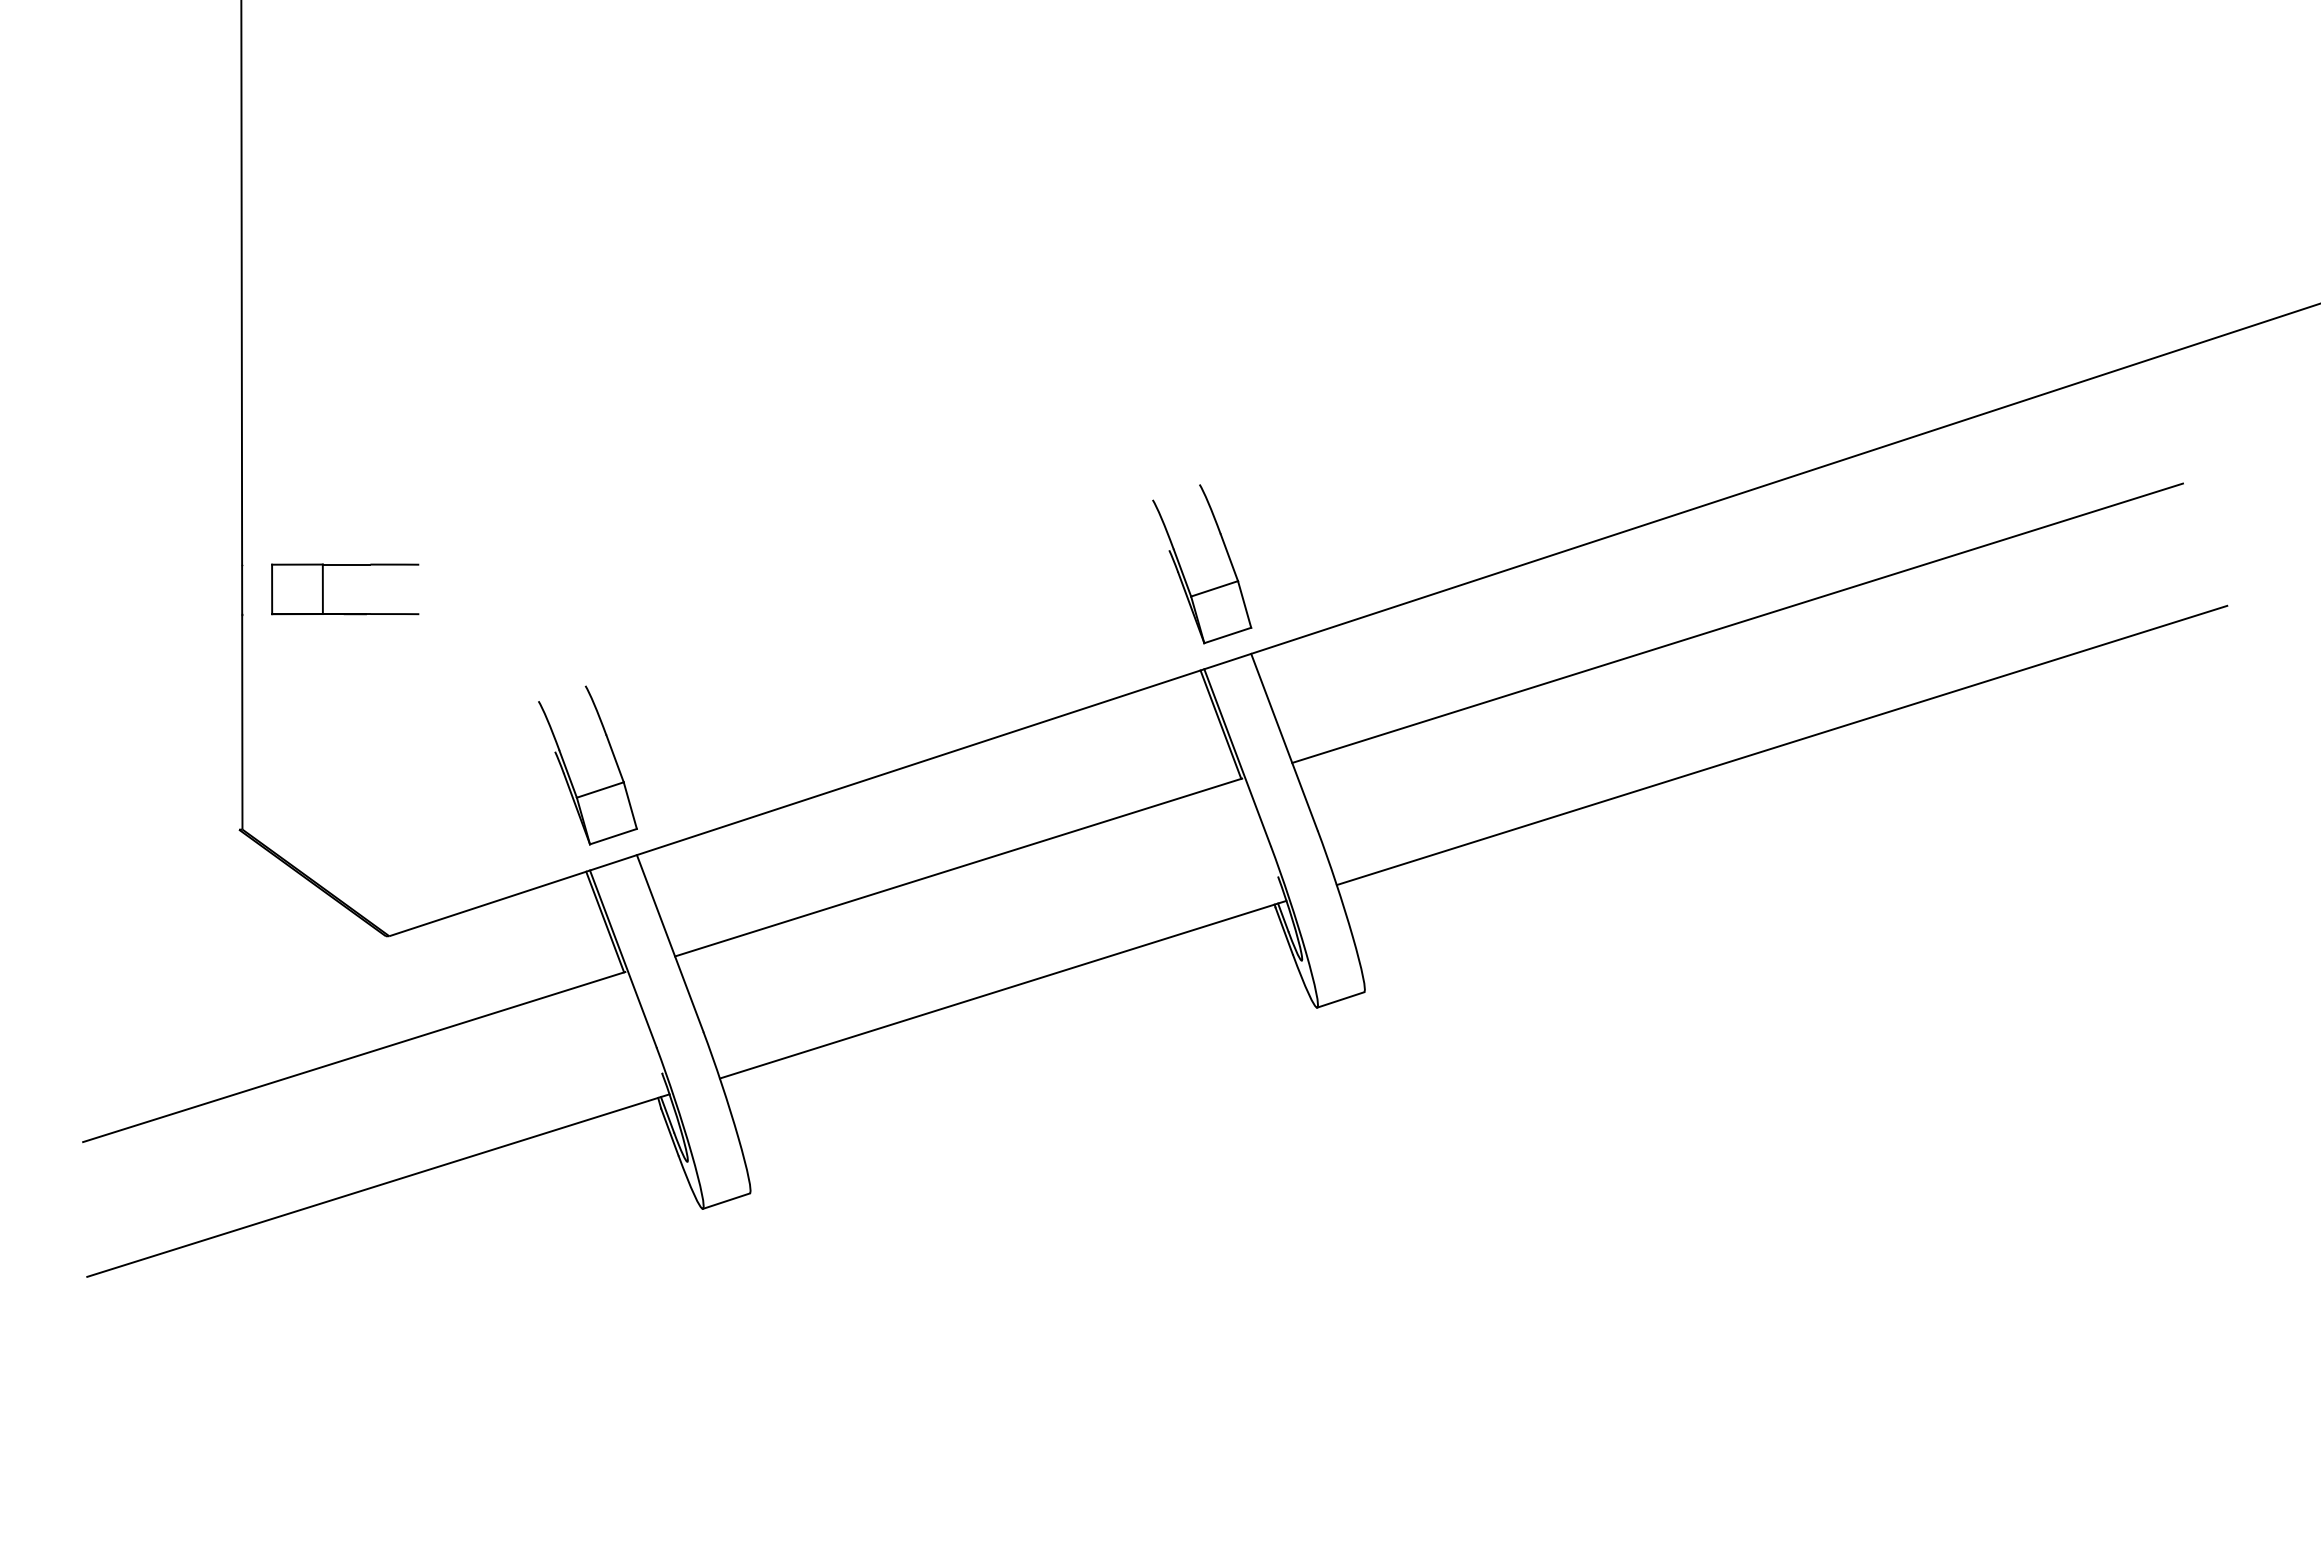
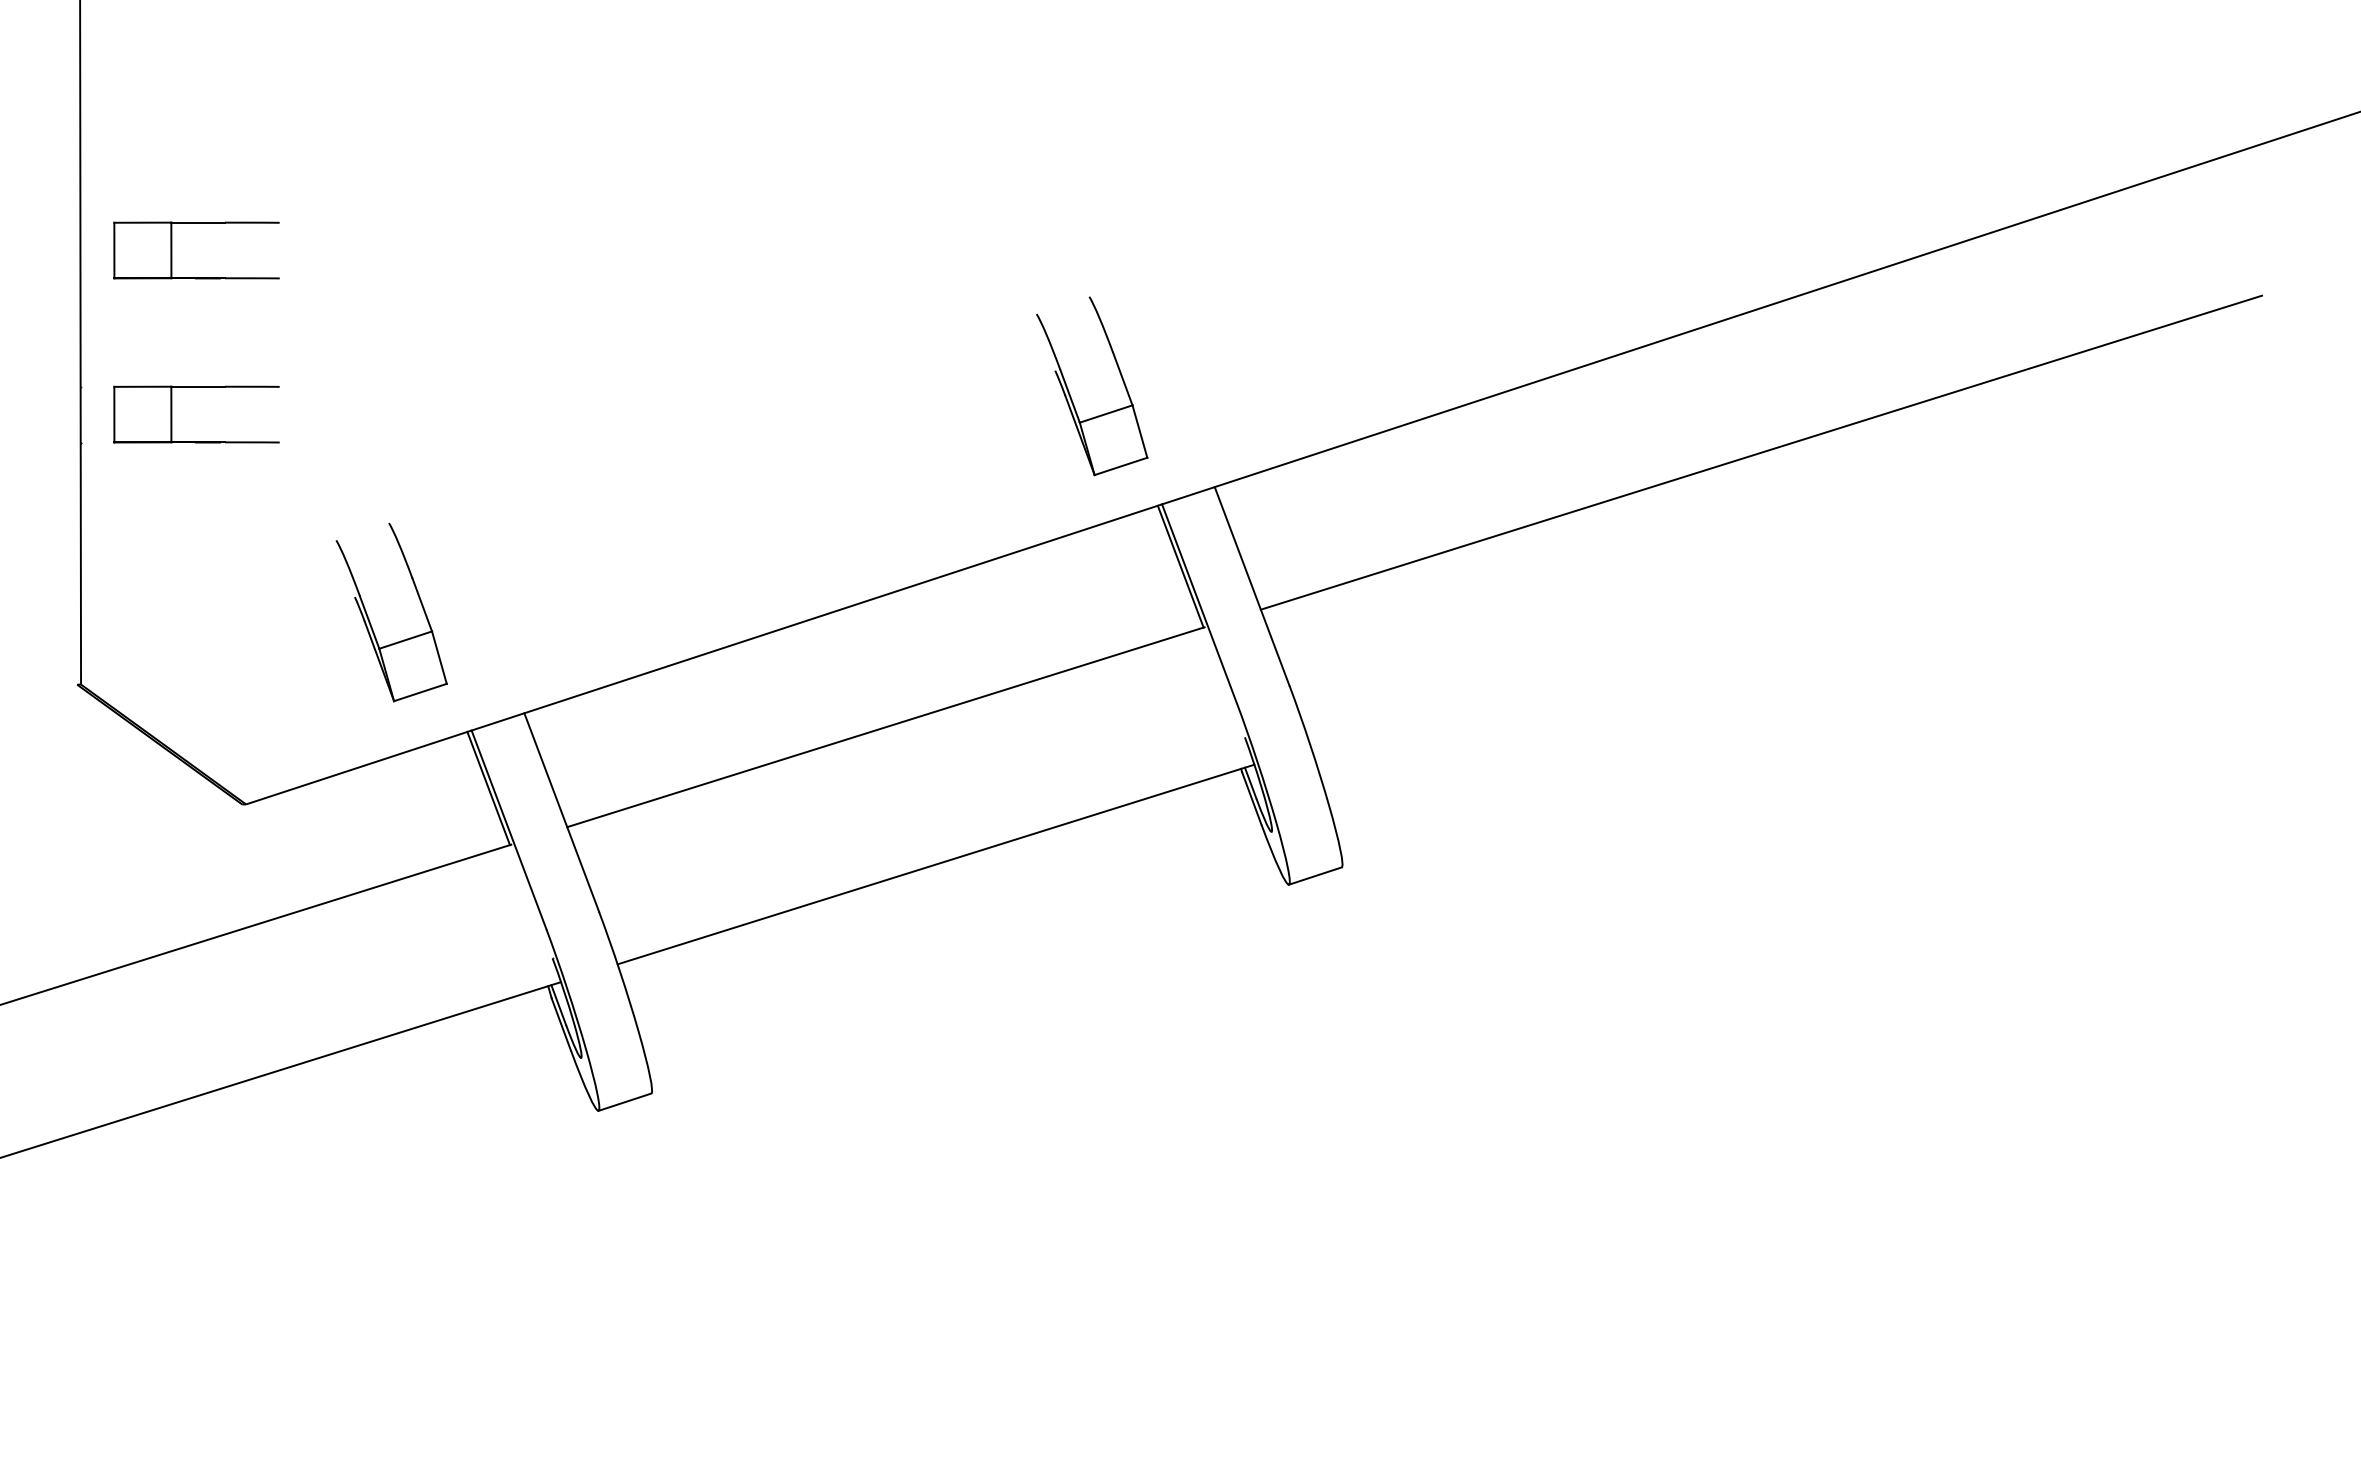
part: (323, 443) -> (172, 250), added
part: (1182, 569) -> (1070, 392), moved
line: (1781, 745) -> (1810, 590), removed
part: (568, 771) -> (369, 619), moved

